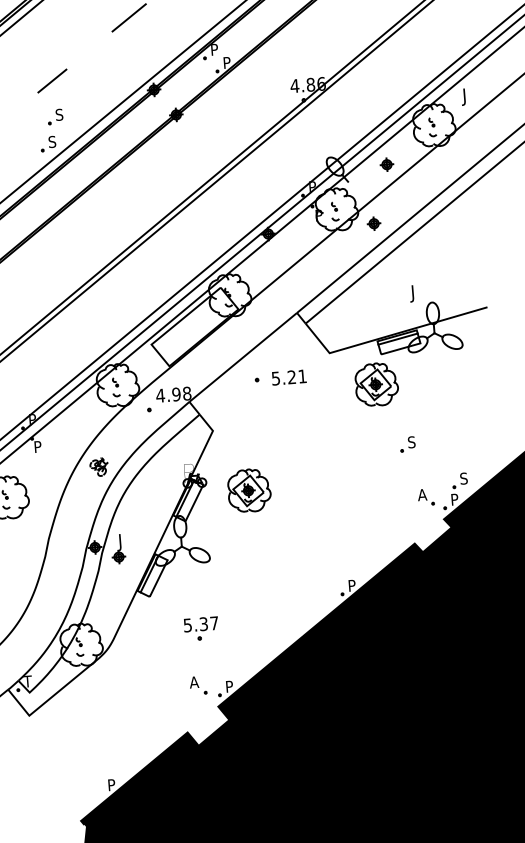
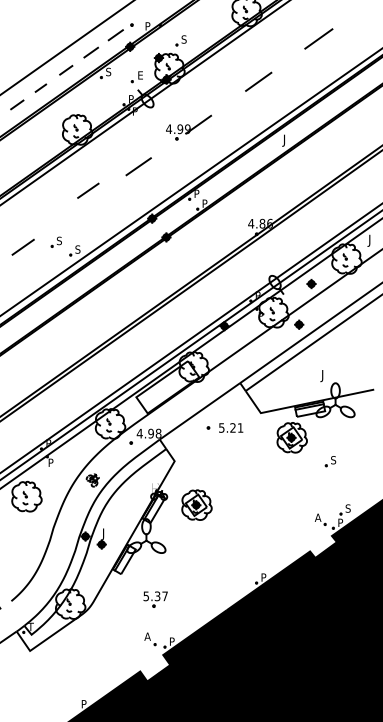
line: (52, 80) -> (88, 190), moved
part: (53, 116) -> (55, 241), moved
part: (407, 444) -> (330, 461), moved

